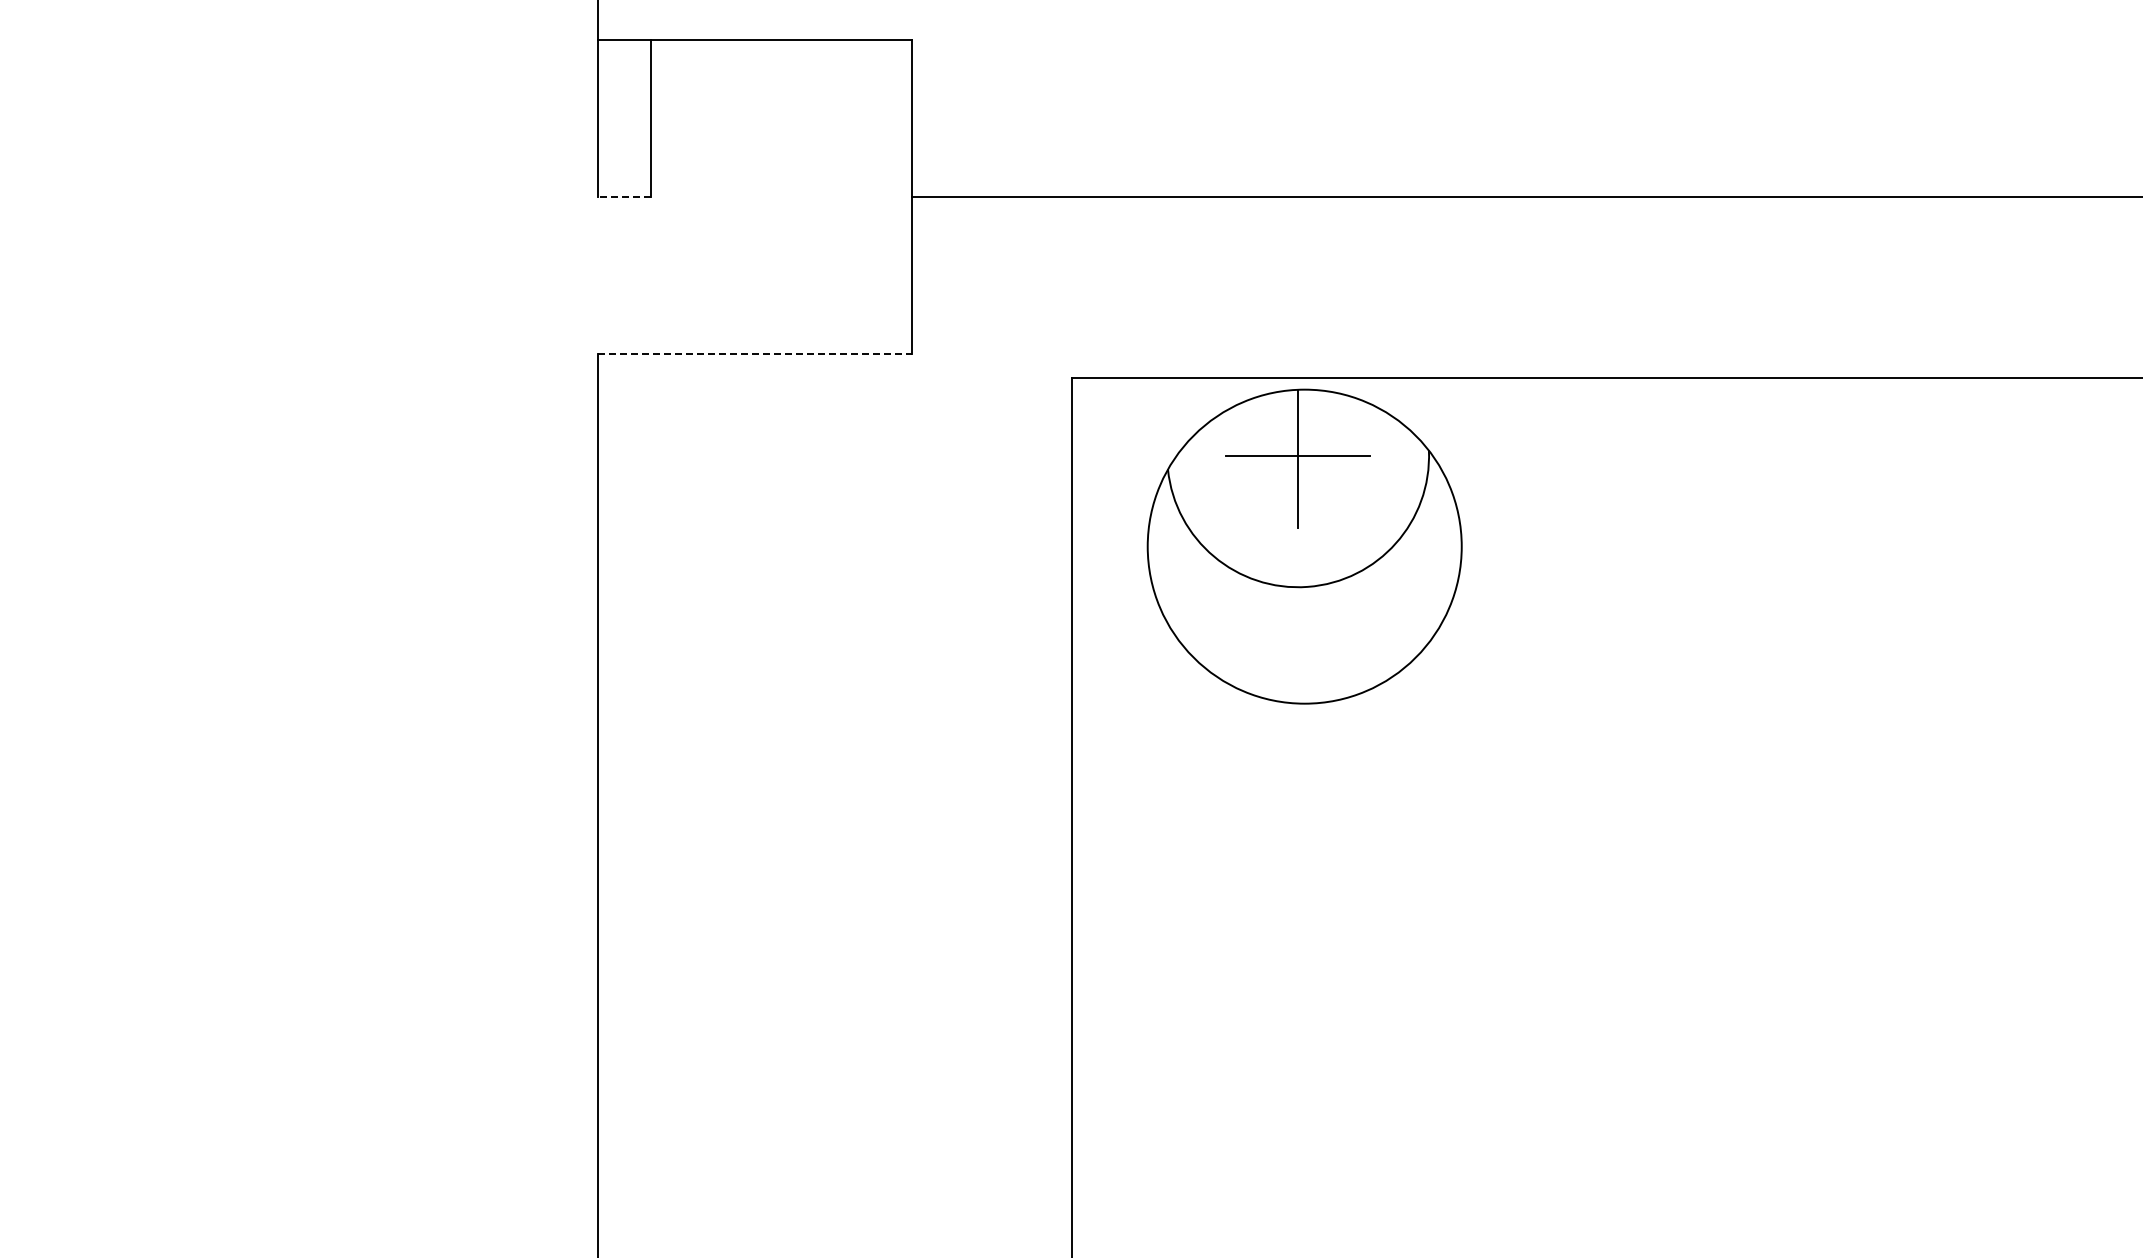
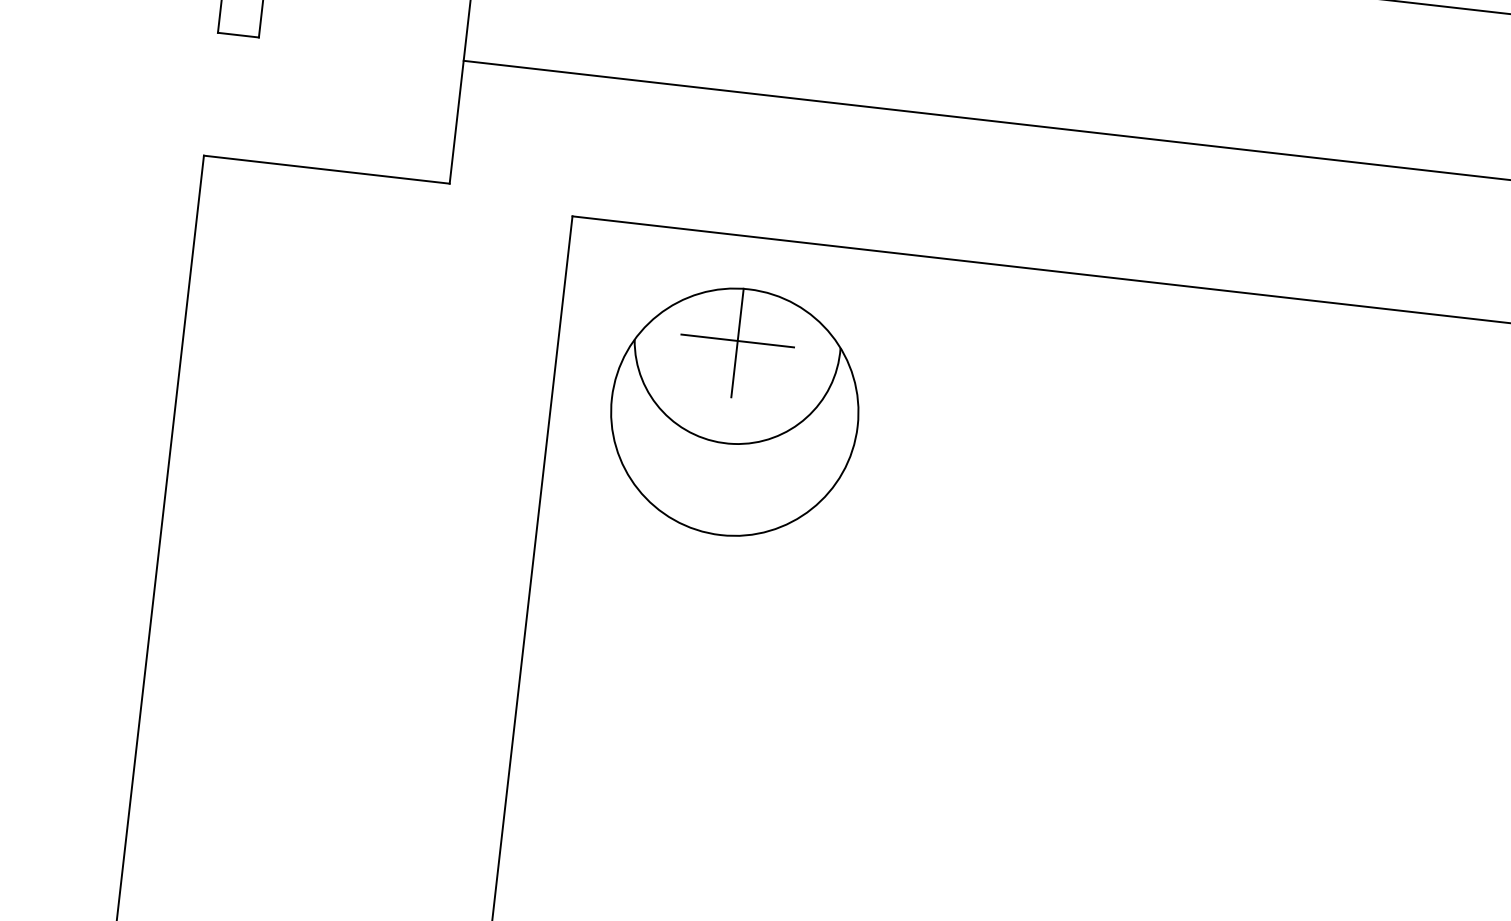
line: (623, 197) -> (237, 35), dashed -> solid
line: (755, 354) -> (327, 169), dashed -> solid
part: (1304, 546) -> (734, 412), moved

